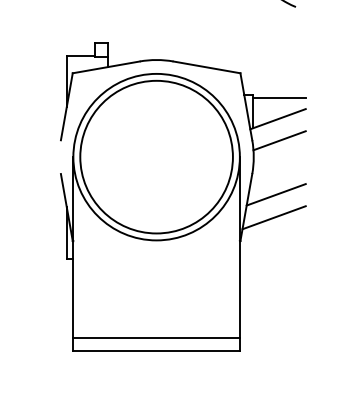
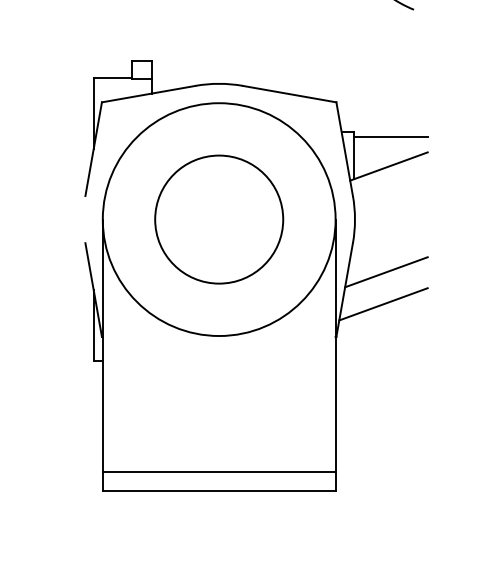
line: (279, 140) -> (390, 196), removed
circle: (156, 156) -> (219, 218), size x0.6

